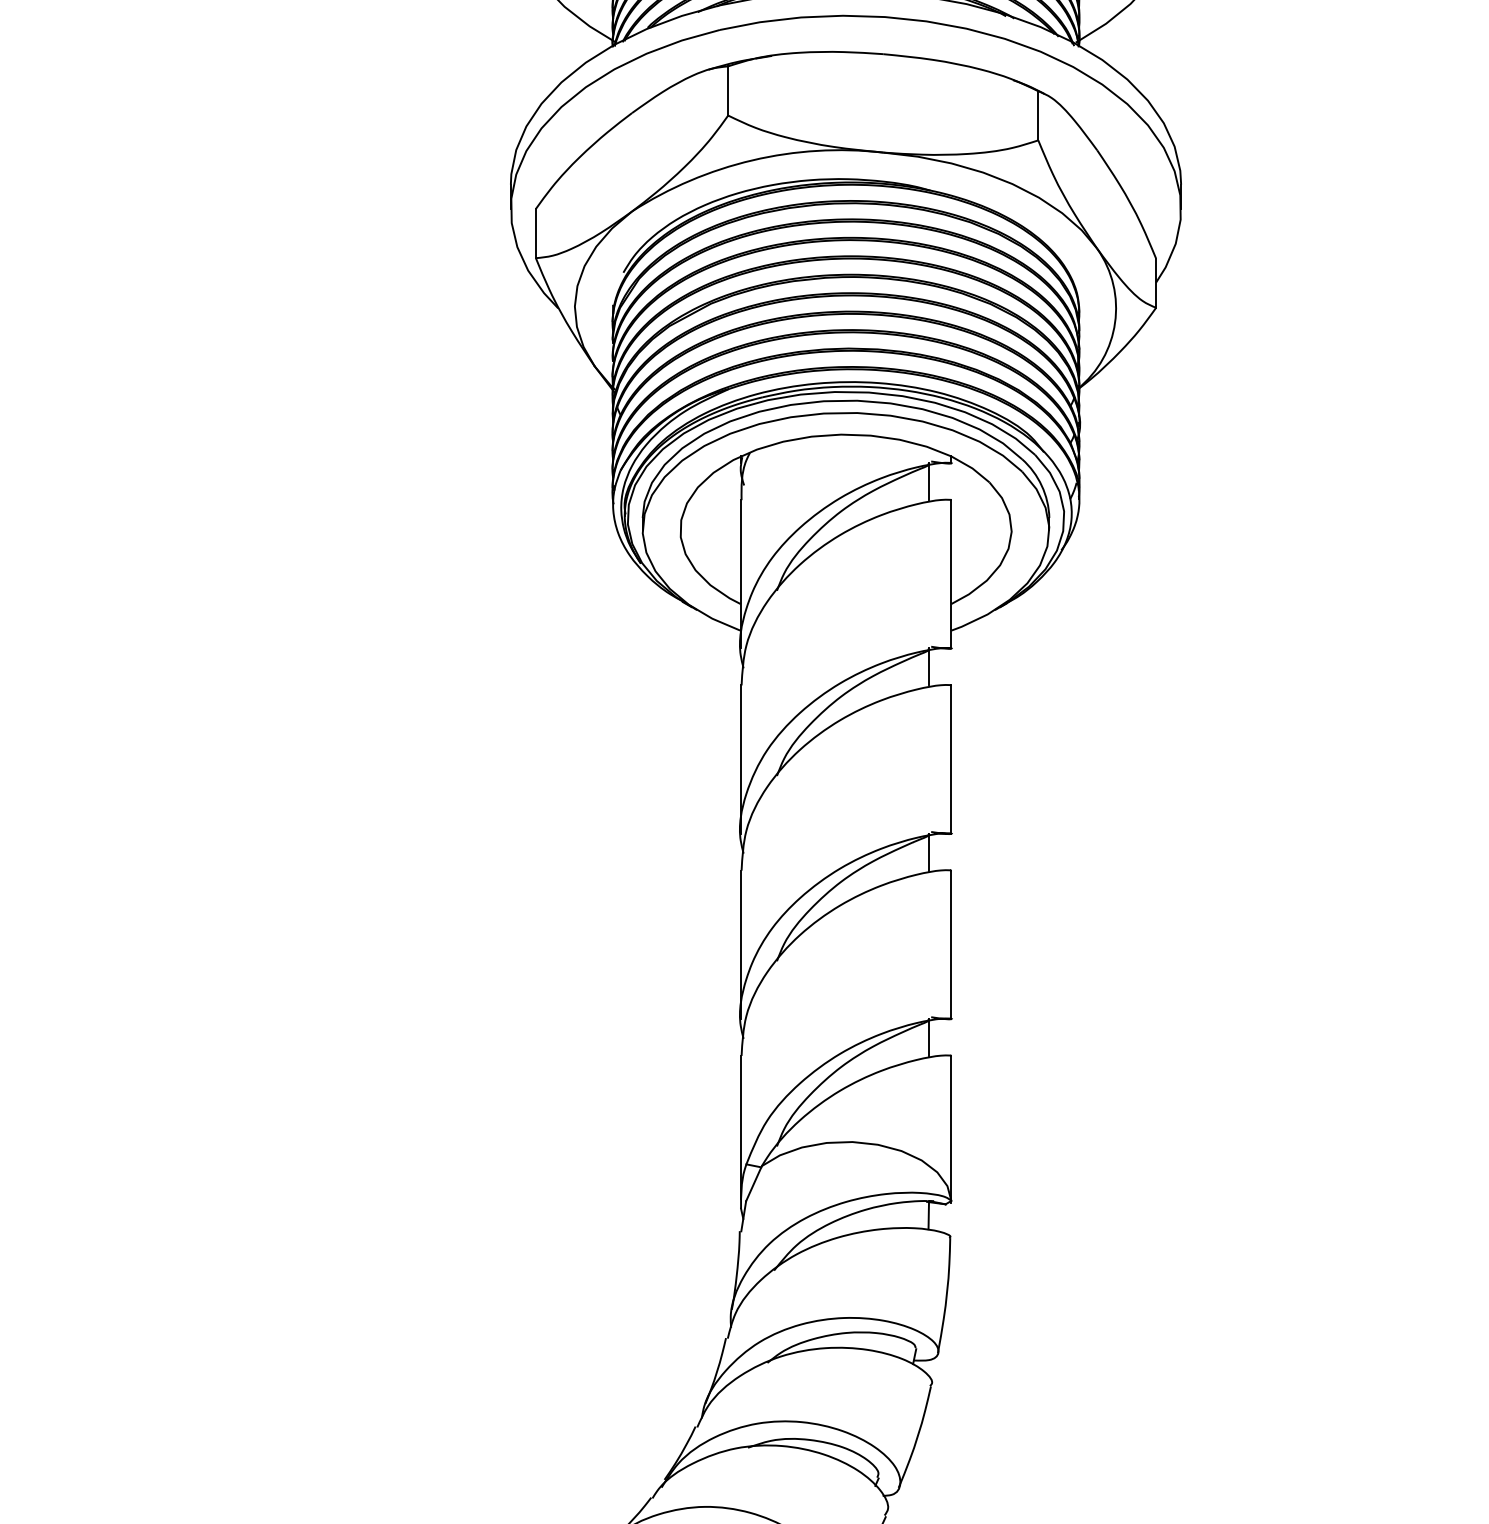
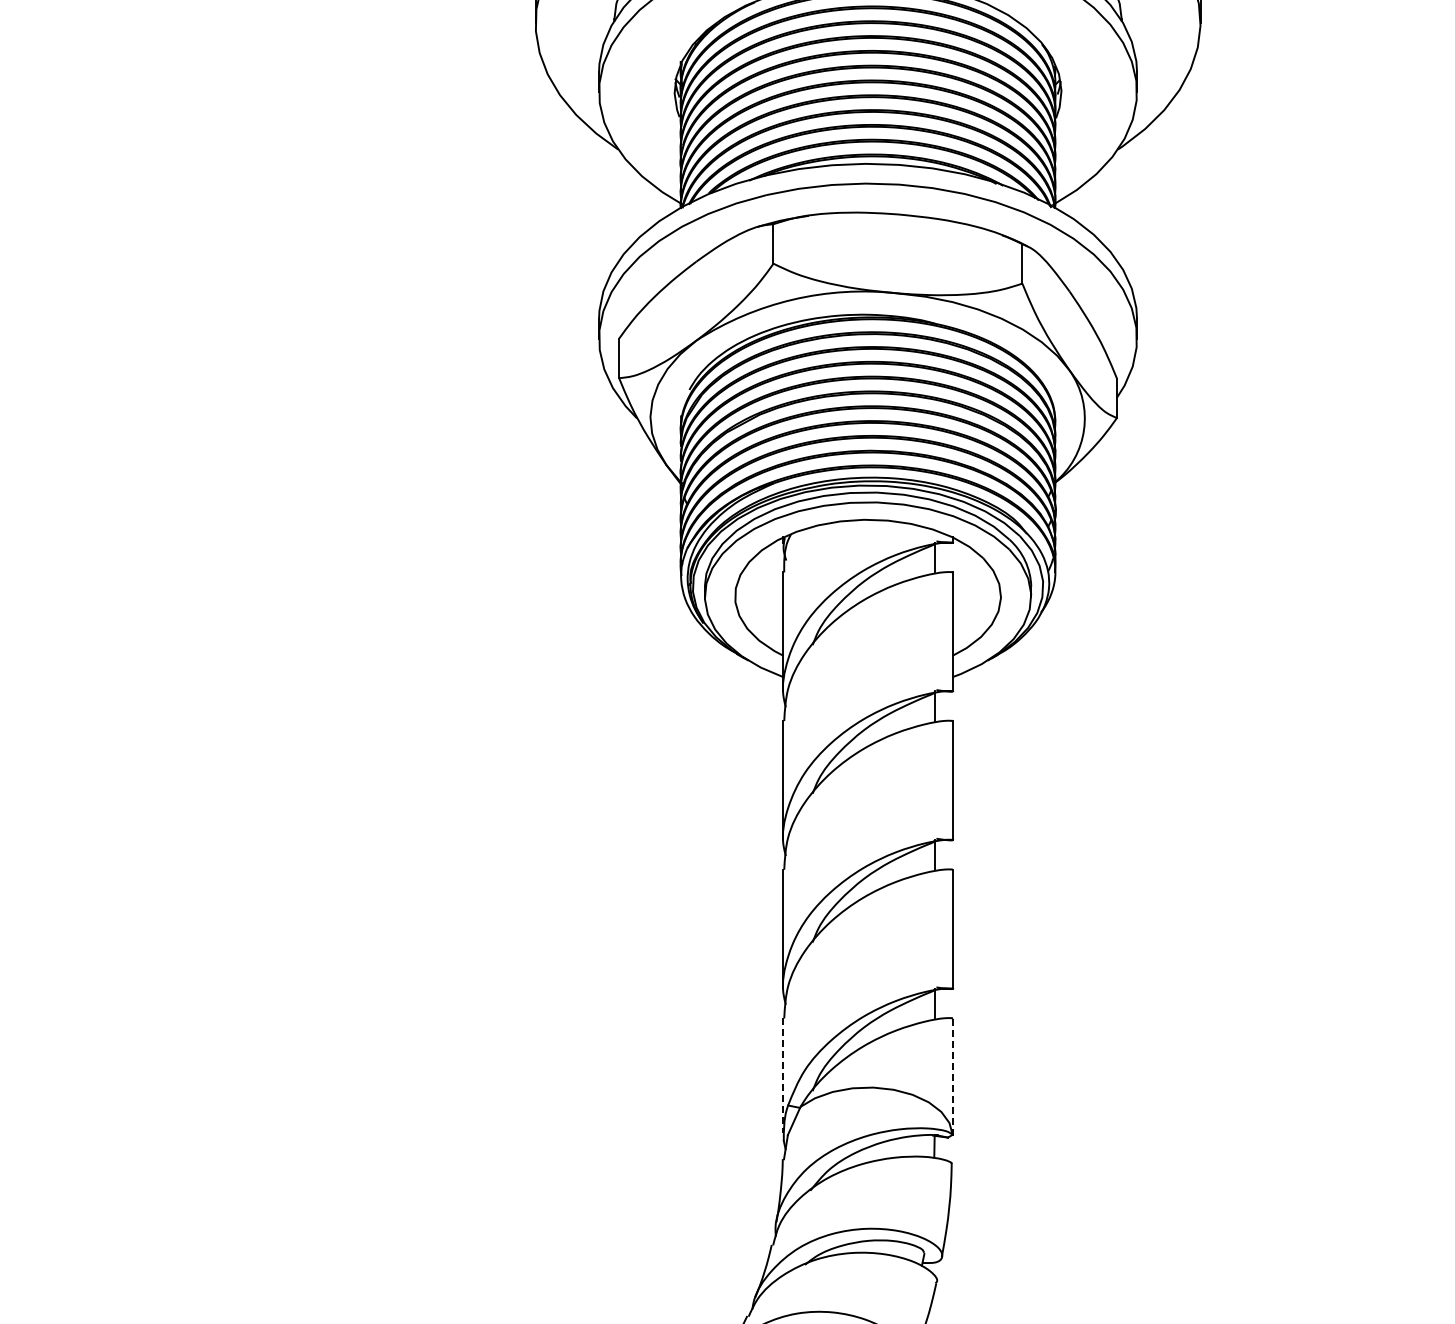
line: (740, 1128) -> (783, 1076), solid -> dashed
line: (951, 1129) -> (952, 1077), solid -> dashed

